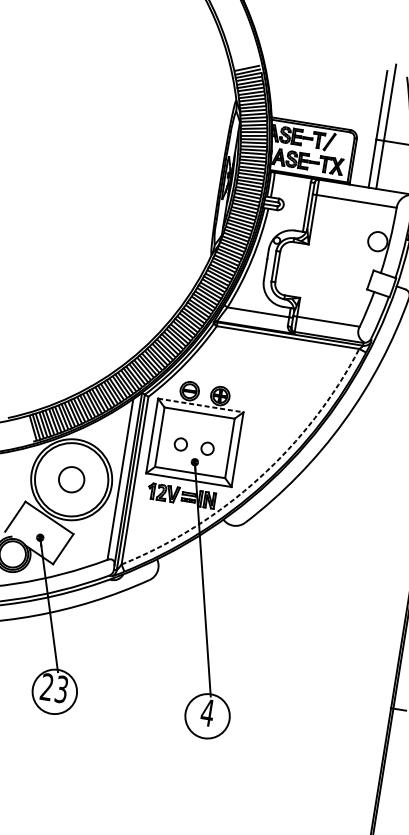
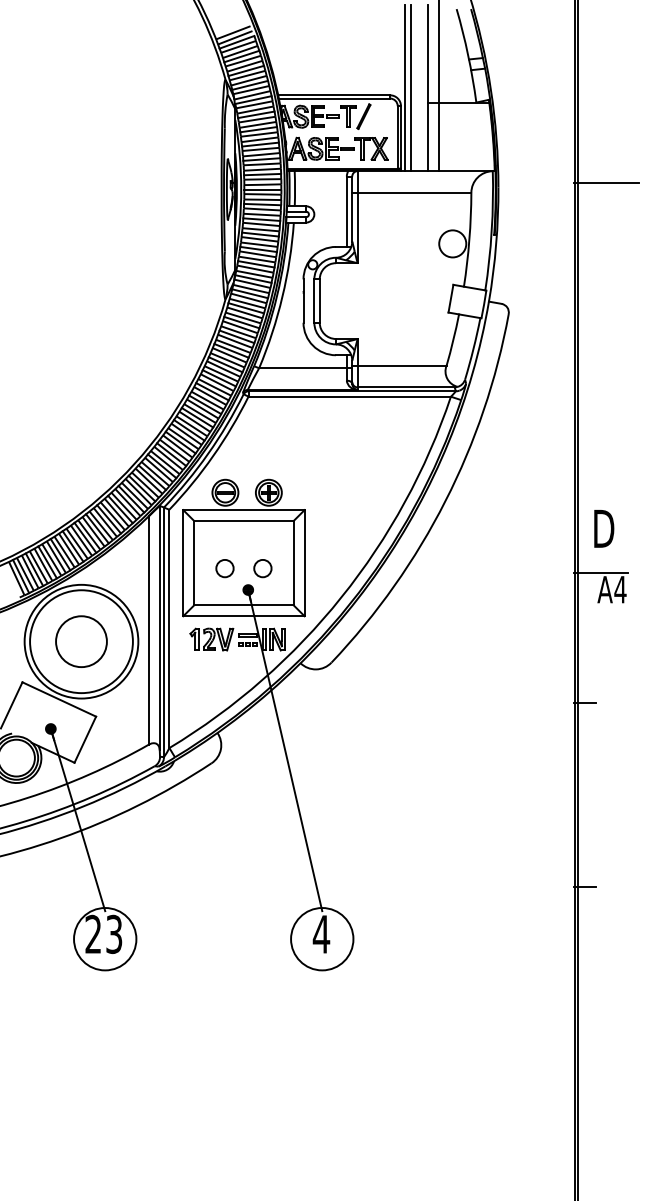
line: (362, 126) -> (405, 88), added
line: (365, 127) -> (410, 88), added
line: (200, 405) -> (243, 510), dashed -> solid
arc: (259, 477) -> (341, 597), dashed -> solid
circle: (71, 479) -> (81, 641), size x1.43

